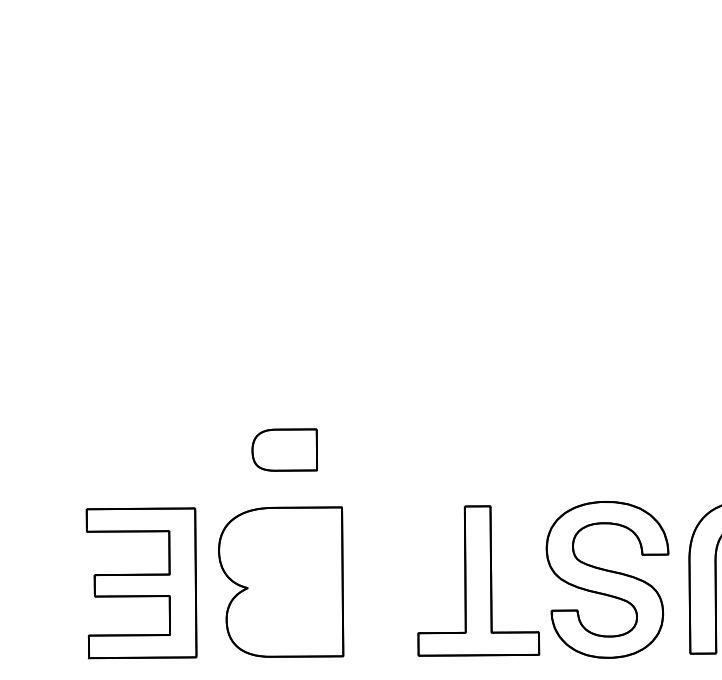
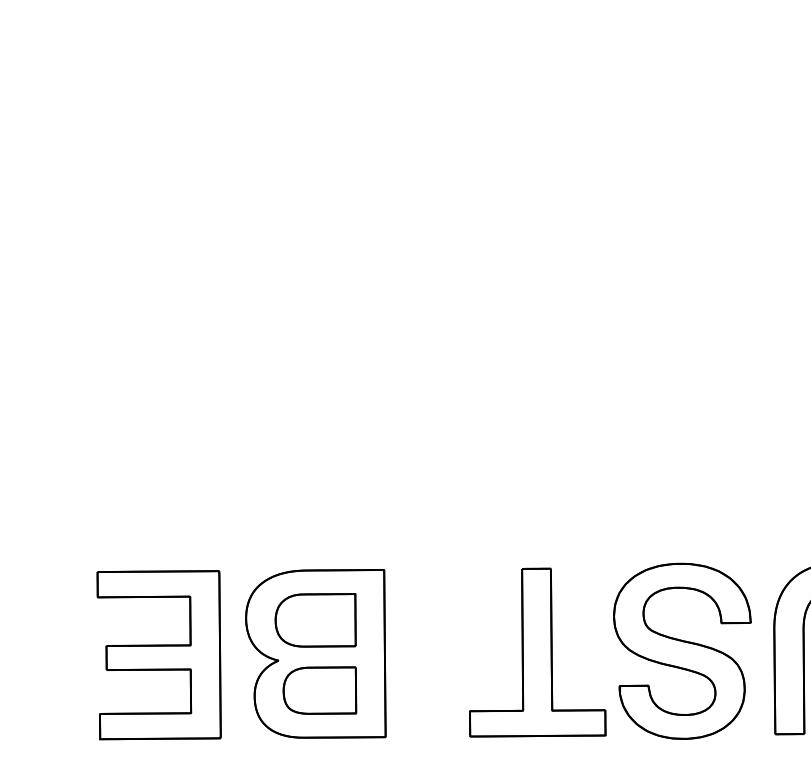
part: (284, 449) -> (319, 690), moved
part: (280, 552) -> (315, 620), added

